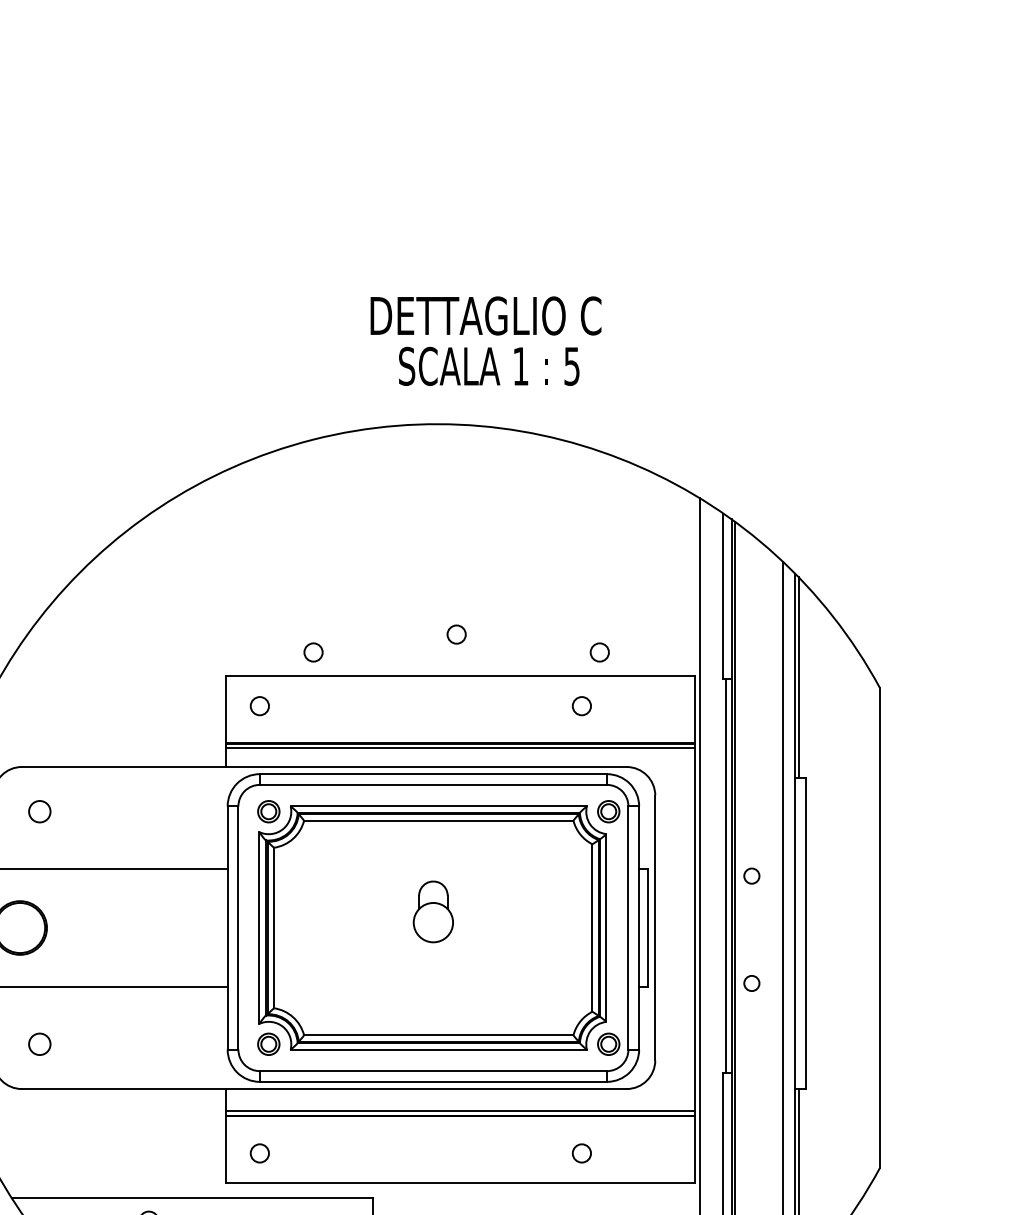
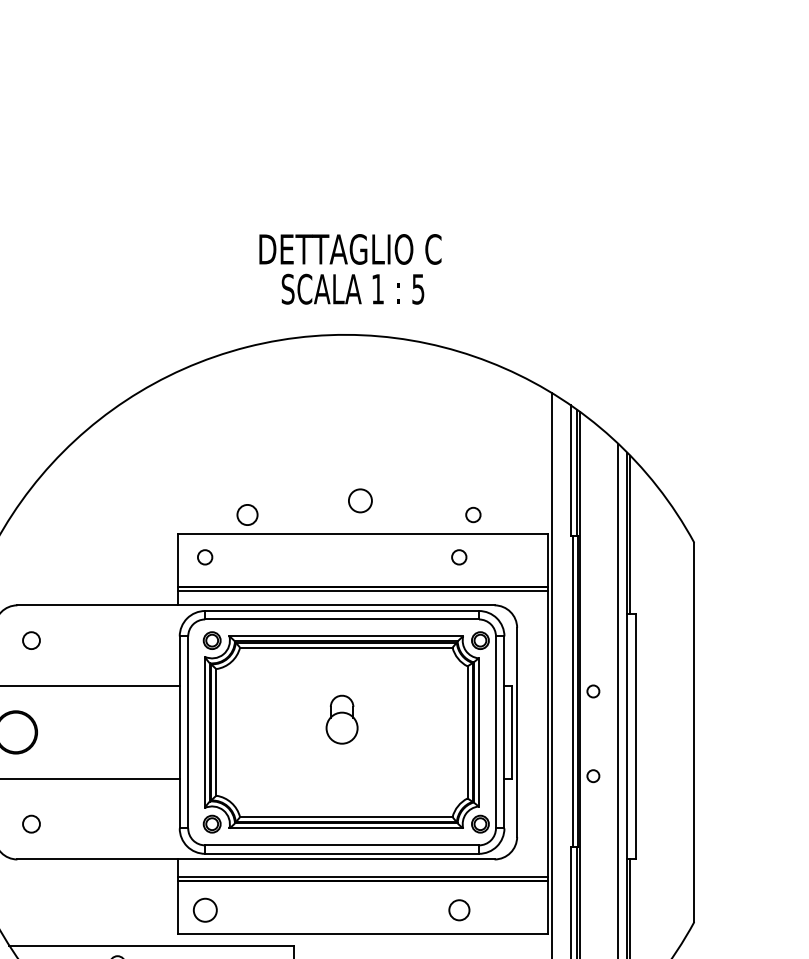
text: (485, 340) -> (350, 268), moved
circle: (456, 634) -> (360, 500), size x1.6
circle: (313, 652) -> (247, 515), size x1.4
circle: (259, 1153) -> (204, 910), size x1.6
circle: (581, 1153) -> (458, 910), size x1.4

